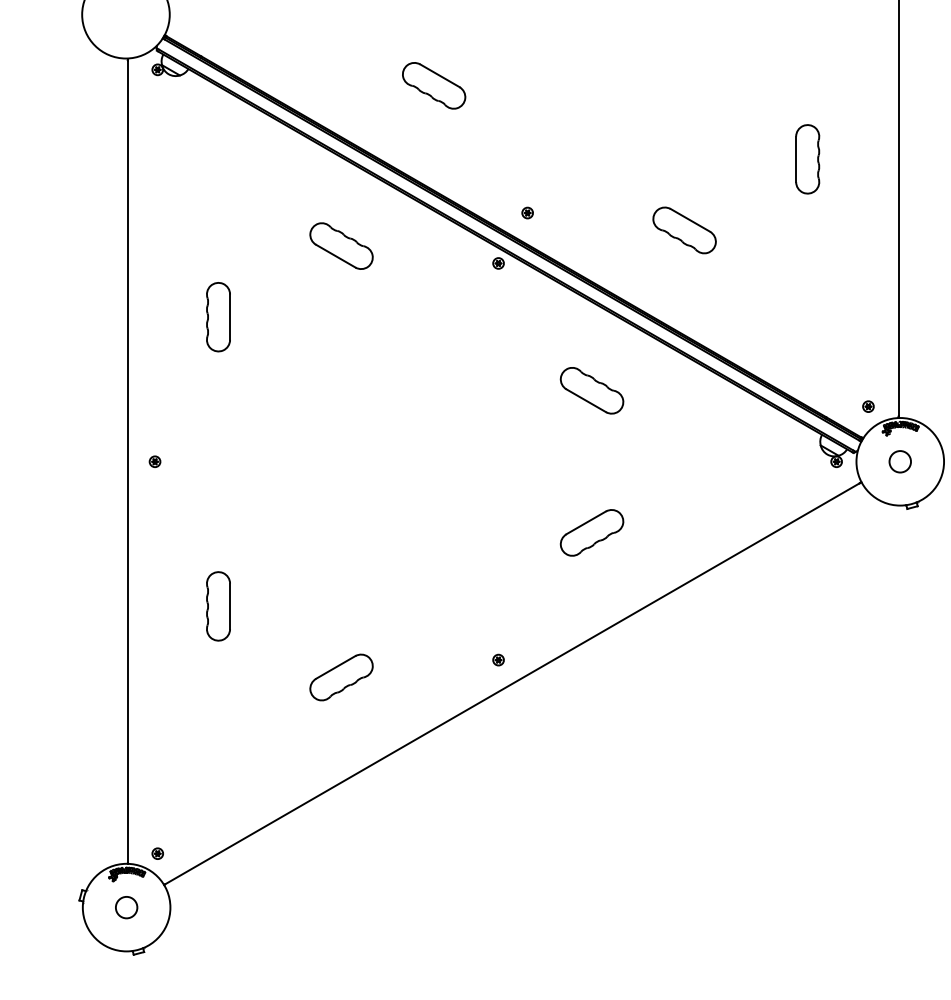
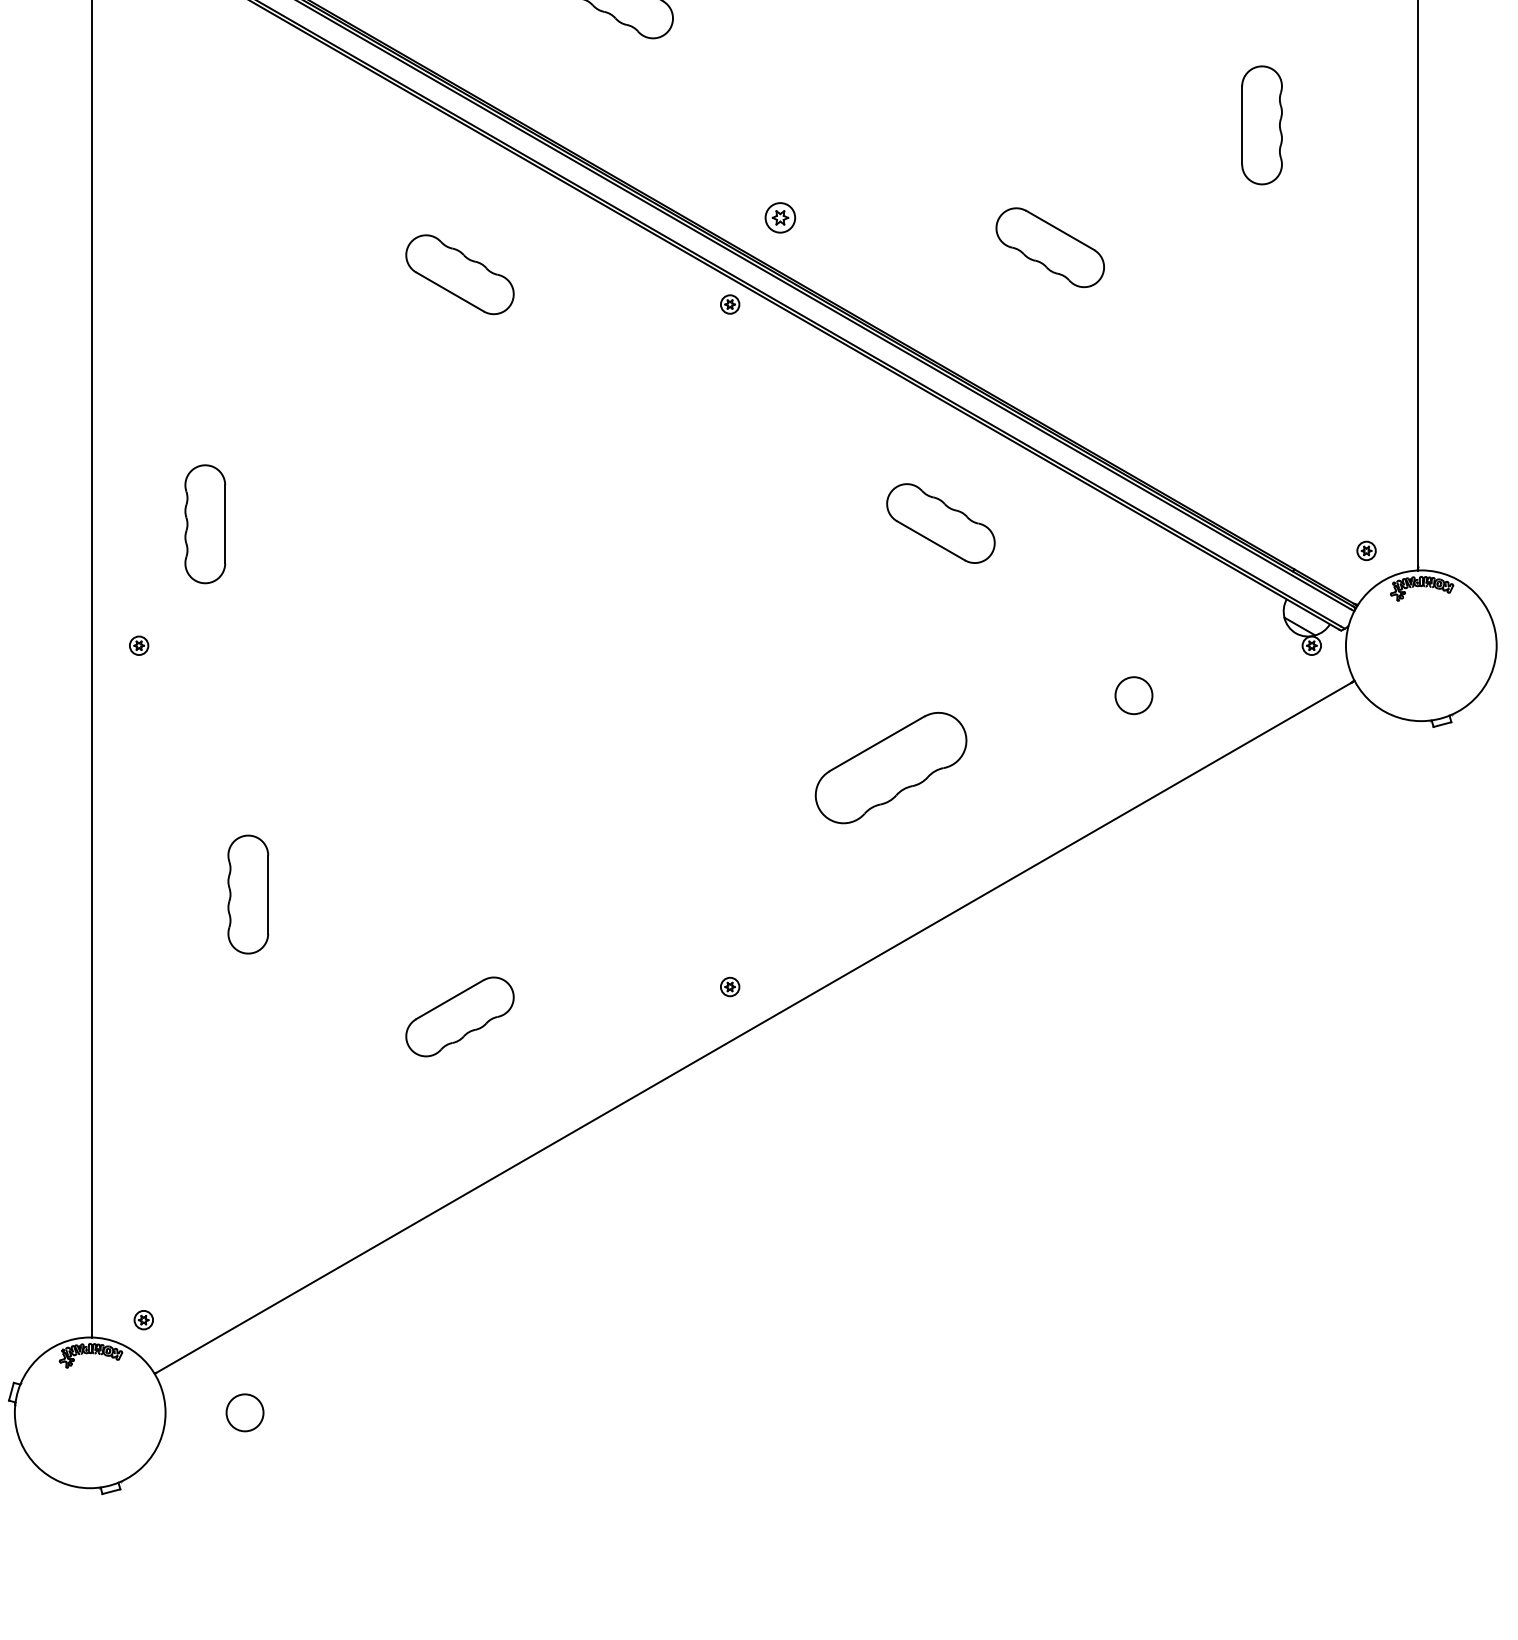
part: (527, 212) -> (779, 216), size x1.6
part: (218, 317) -> (205, 524), moved
part: (591, 390) -> (939, 523), moved
circle: (899, 461) -> (1132, 695), moved
part: (591, 532) -> (890, 767), size x1.4
circle: (126, 907) -> (244, 1412), moved

